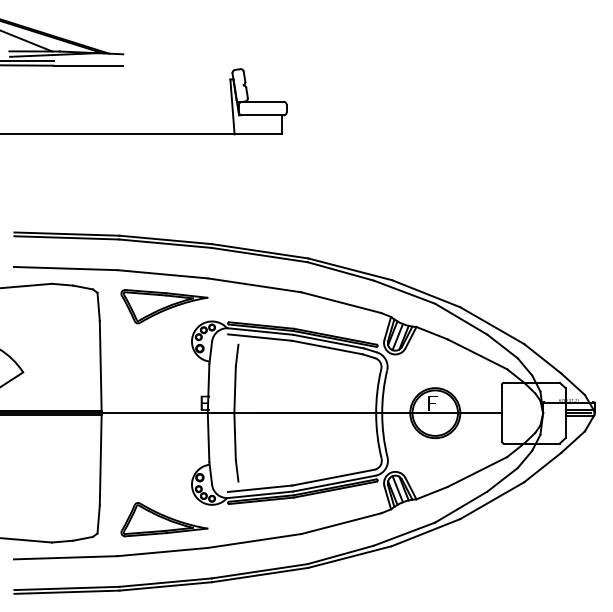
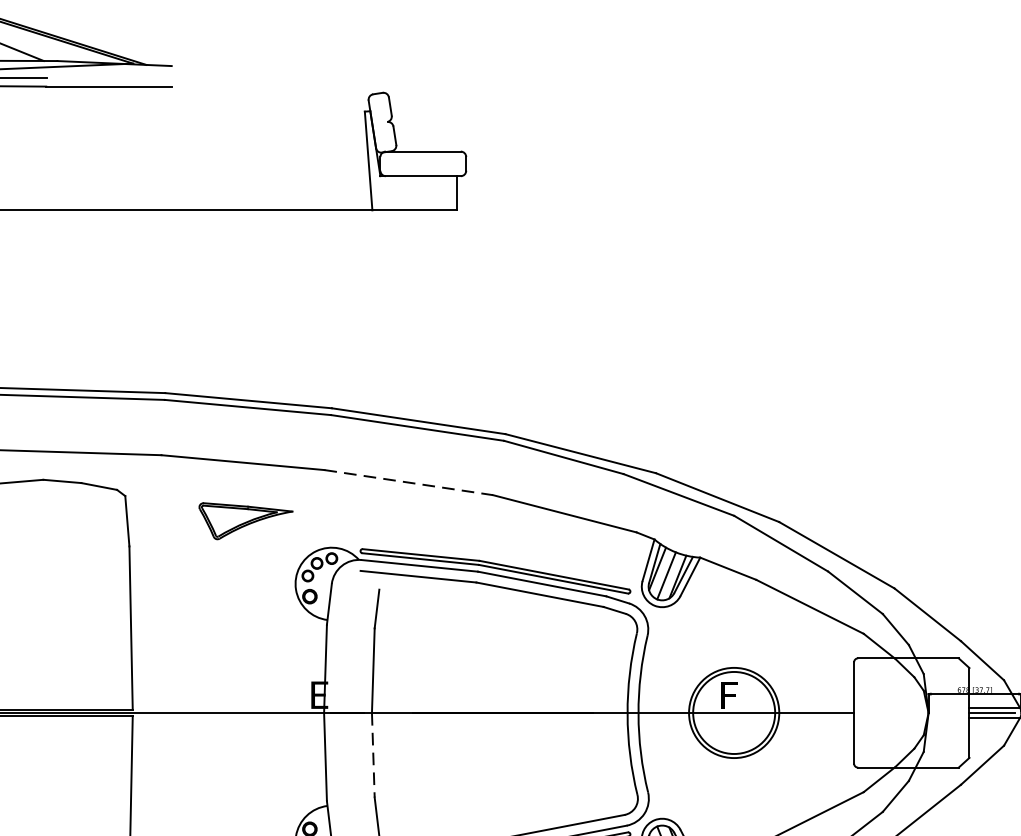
line: (255, 285) -> (410, 482), solid -> dashed
part: (164, 306) -> (246, 520), size x0.6
line: (235, 437) -> (374, 756), solid -> dashed

